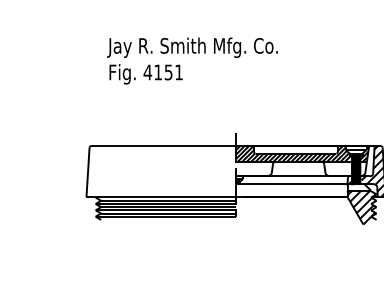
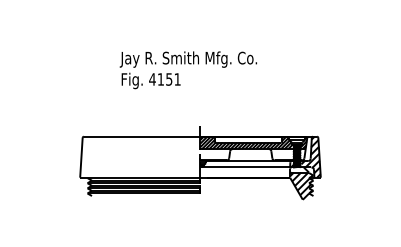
text: (191, 61) -> (187, 70), moved

